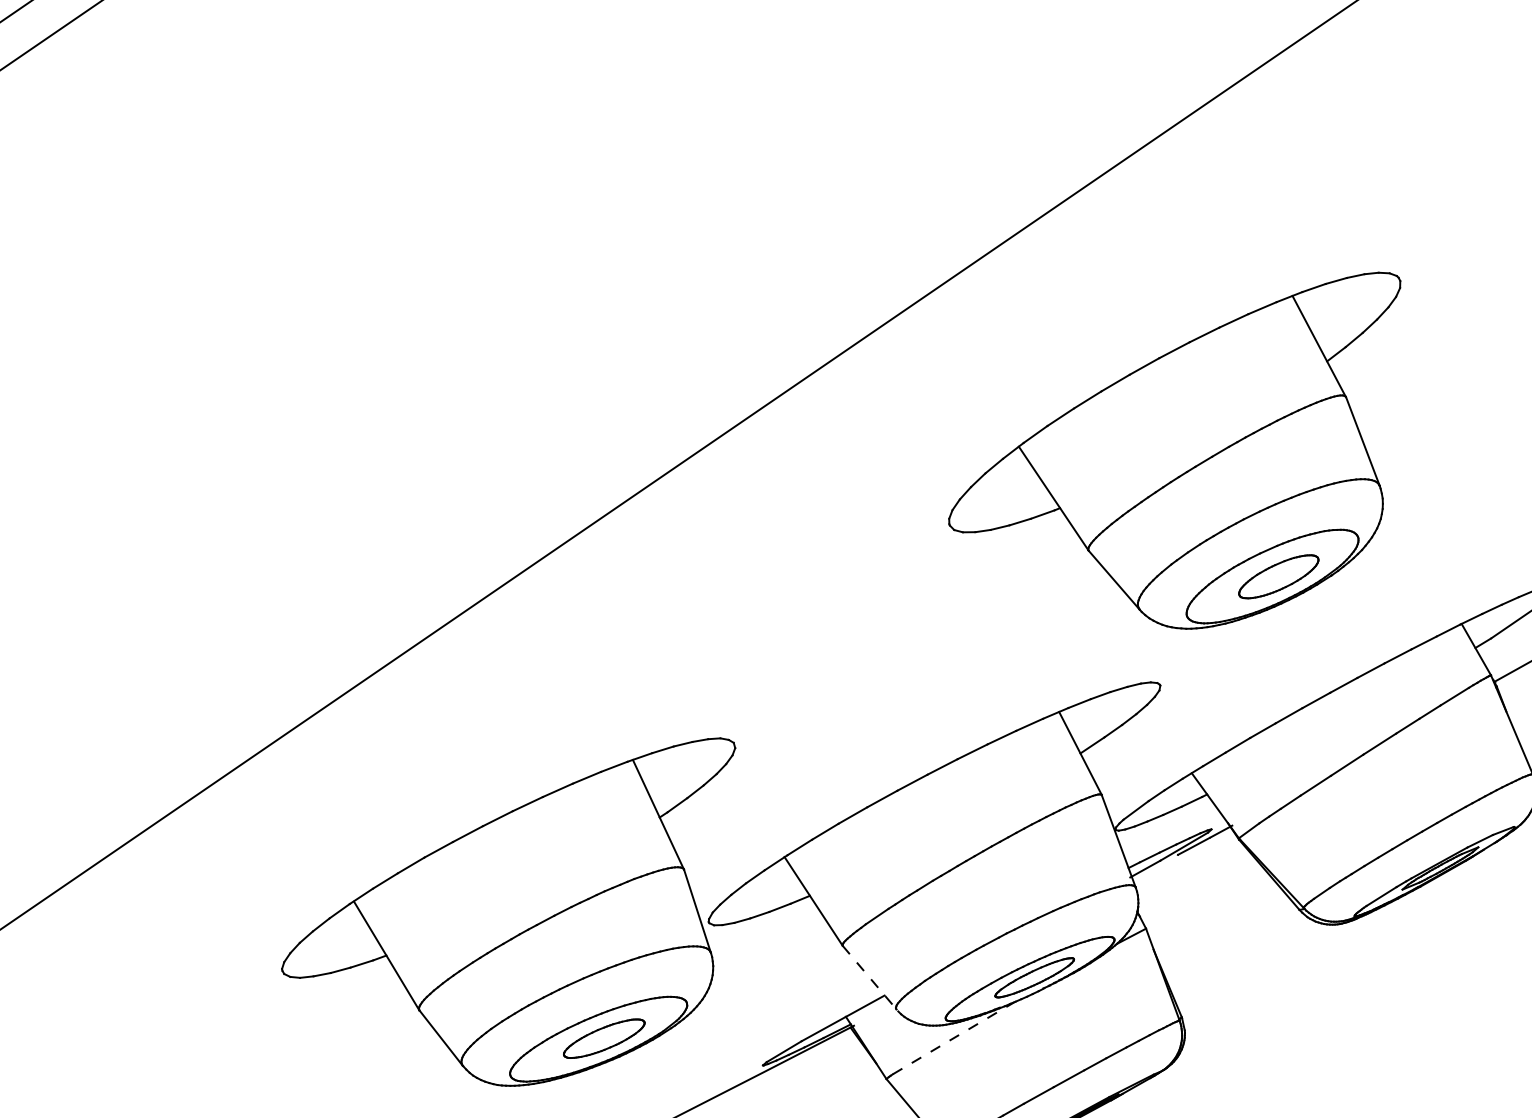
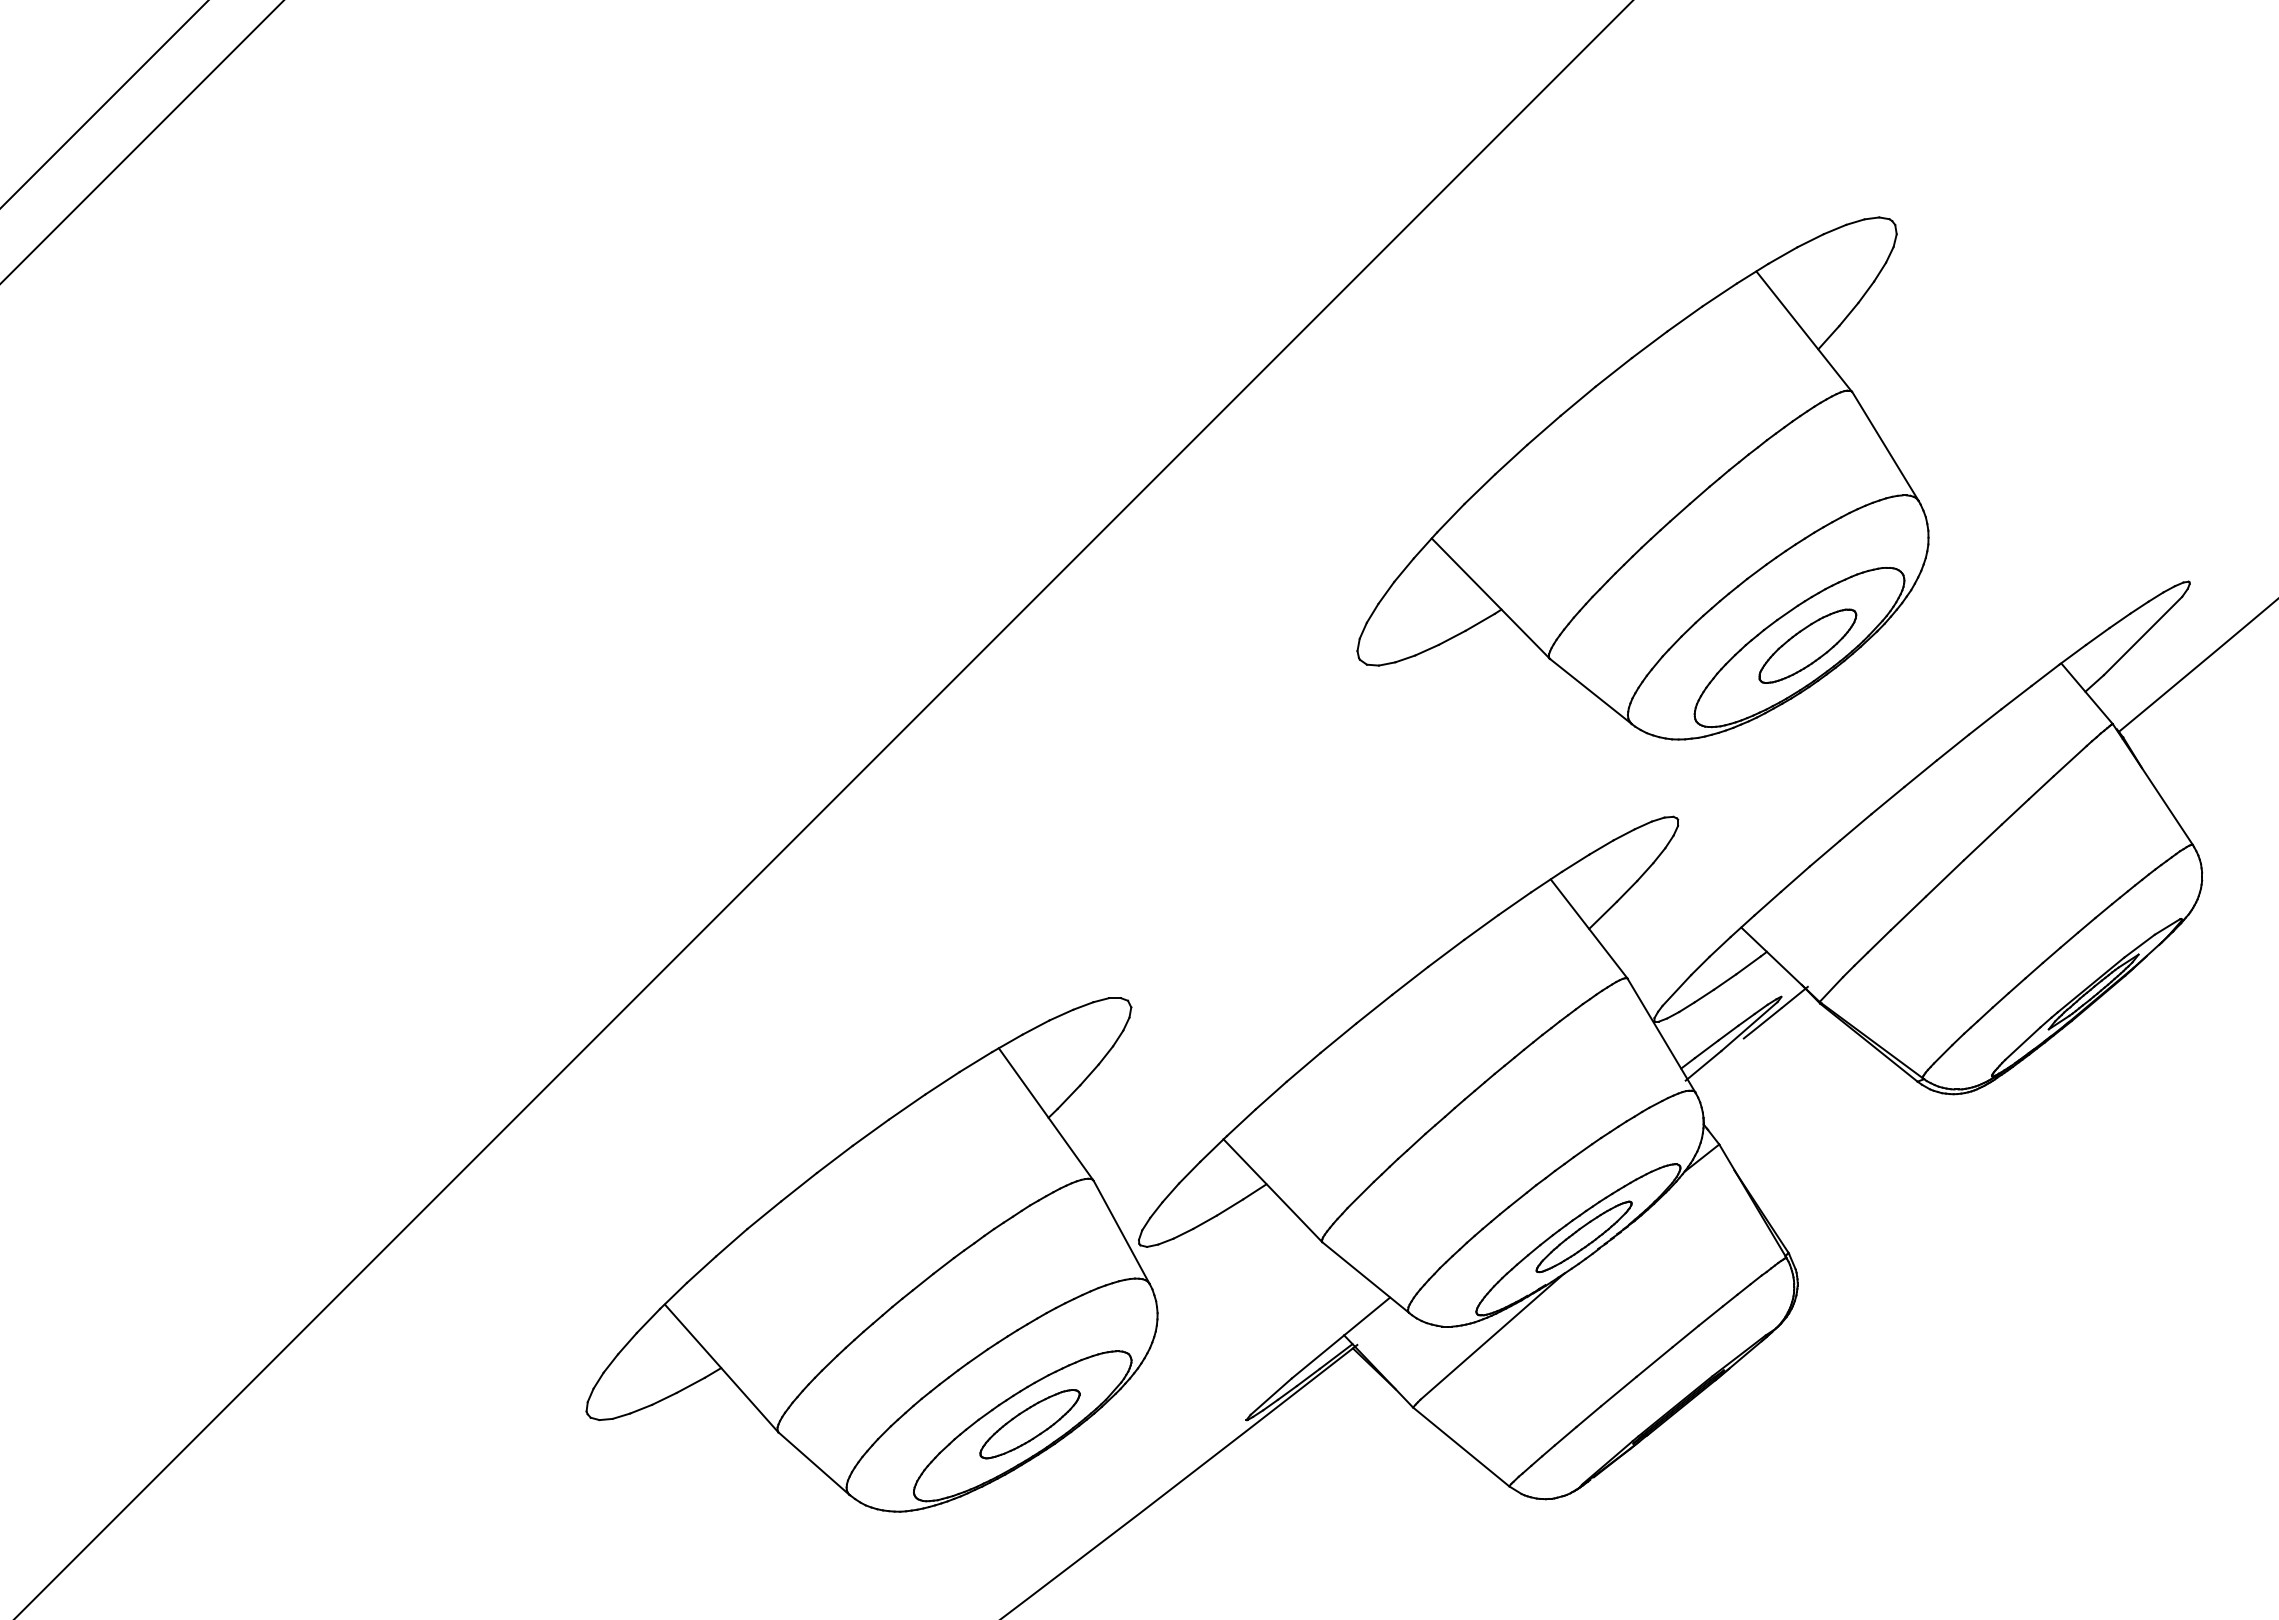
line: (870, 978) -> (1367, 1278), dashed -> solid
line: (954, 1037) -> (1492, 1336), dashed -> solid

